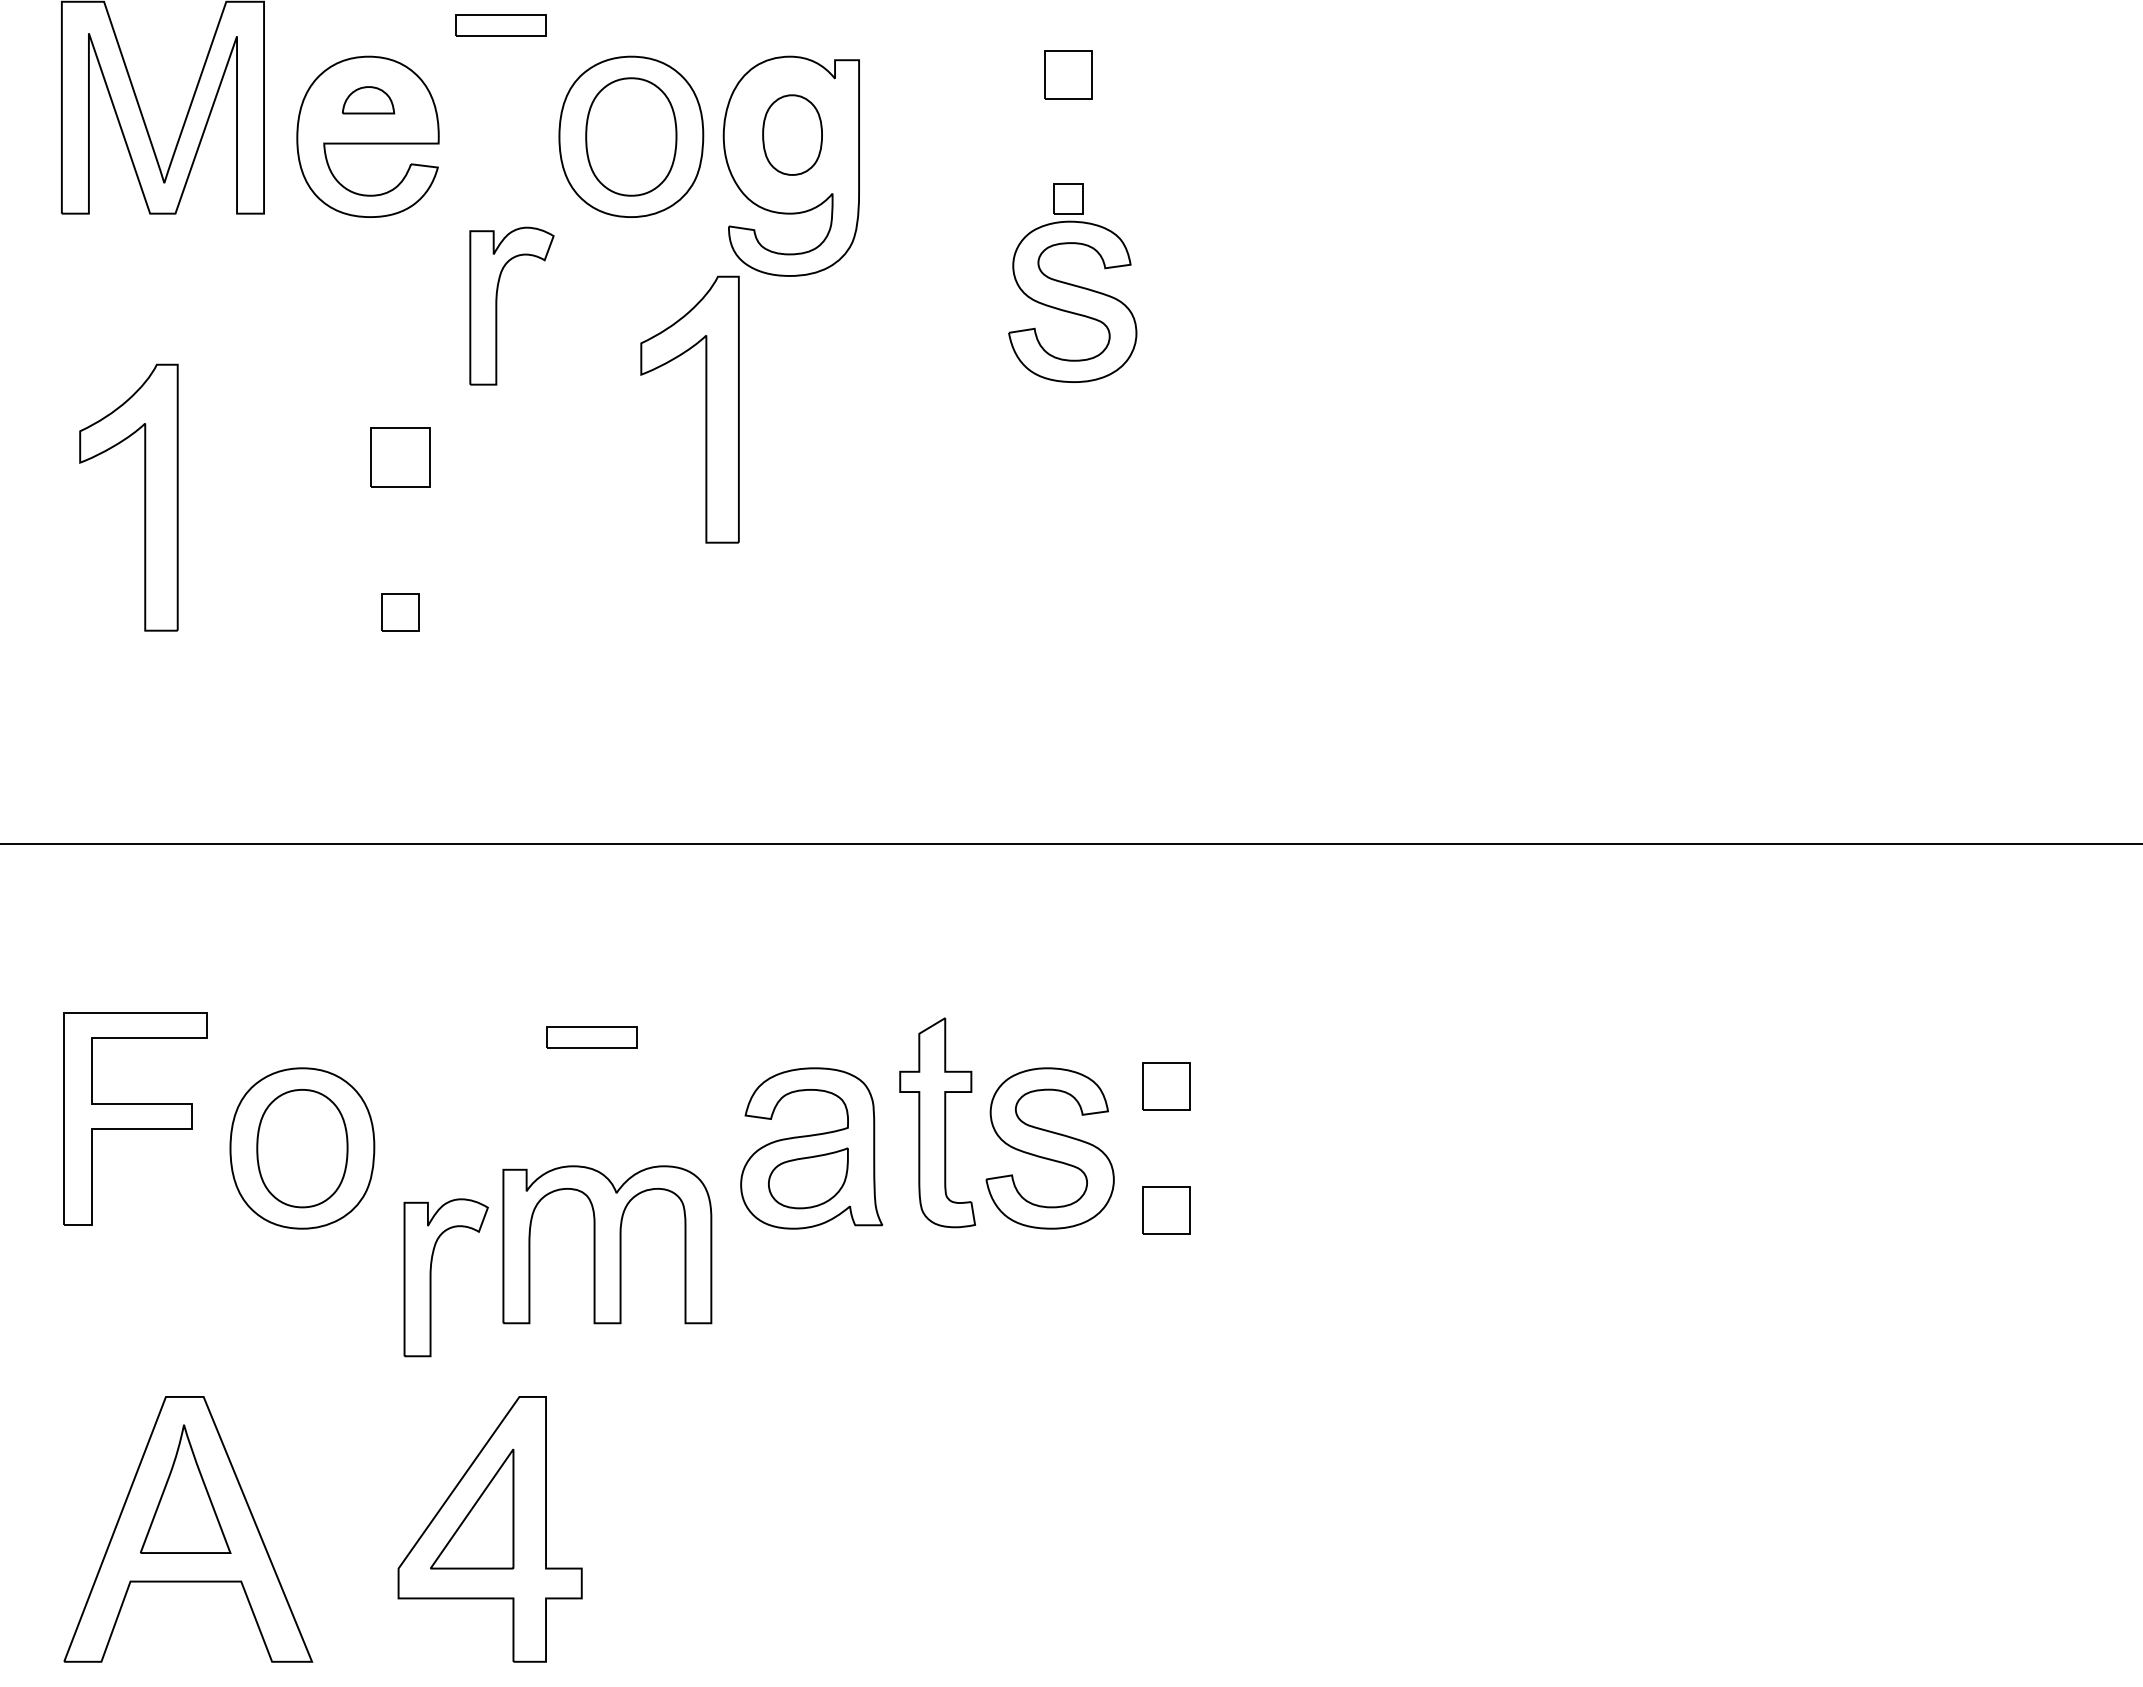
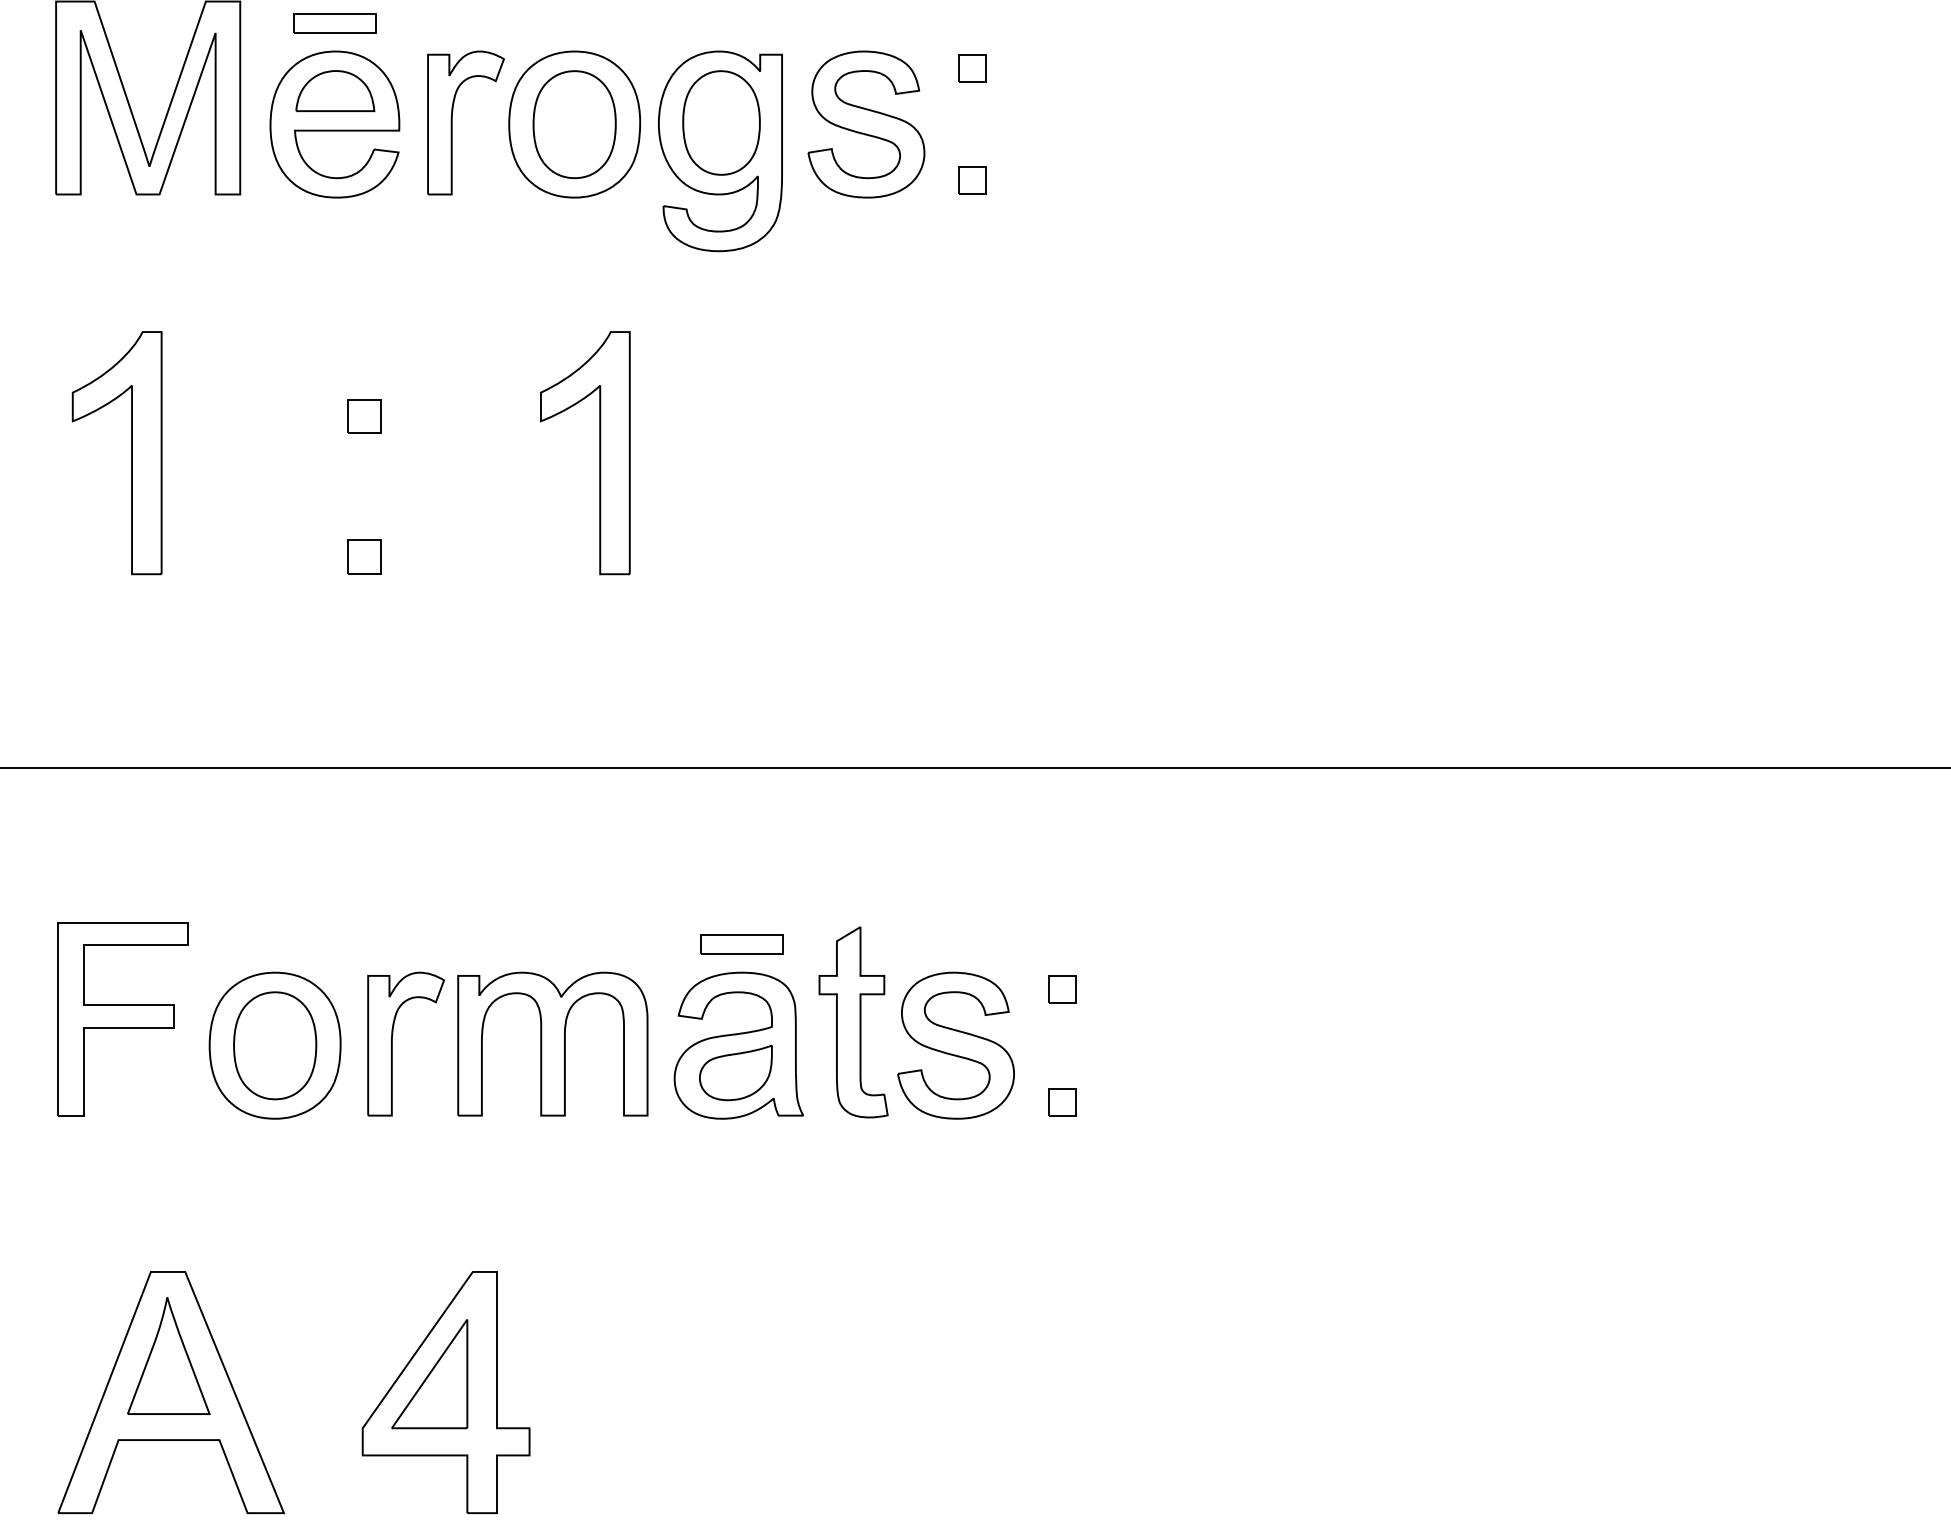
part: (500, 25) -> (334, 23), moved
part: (1068, 74) -> (972, 67), size x0.62
part: (368, 100) -> (335, 91), size x1.67
part: (792, 134) -> (721, 122), size x1.43
part: (1072, 301) -> (866, 124), moved
part: (497, 305) -> (452, 122), moved
part: (705, 409) -> (599, 452), moved
part: (400, 457) -> (364, 416), size x0.62
part: (591, 1037) -> (741, 944), moved
part: (1166, 1086) -> (1062, 989), size x0.62
part: (1166, 1210) -> (1062, 1102), size x0.62
part: (607, 1244) -> (552, 1043), moved
part: (431, 1277) -> (392, 1043), moved

